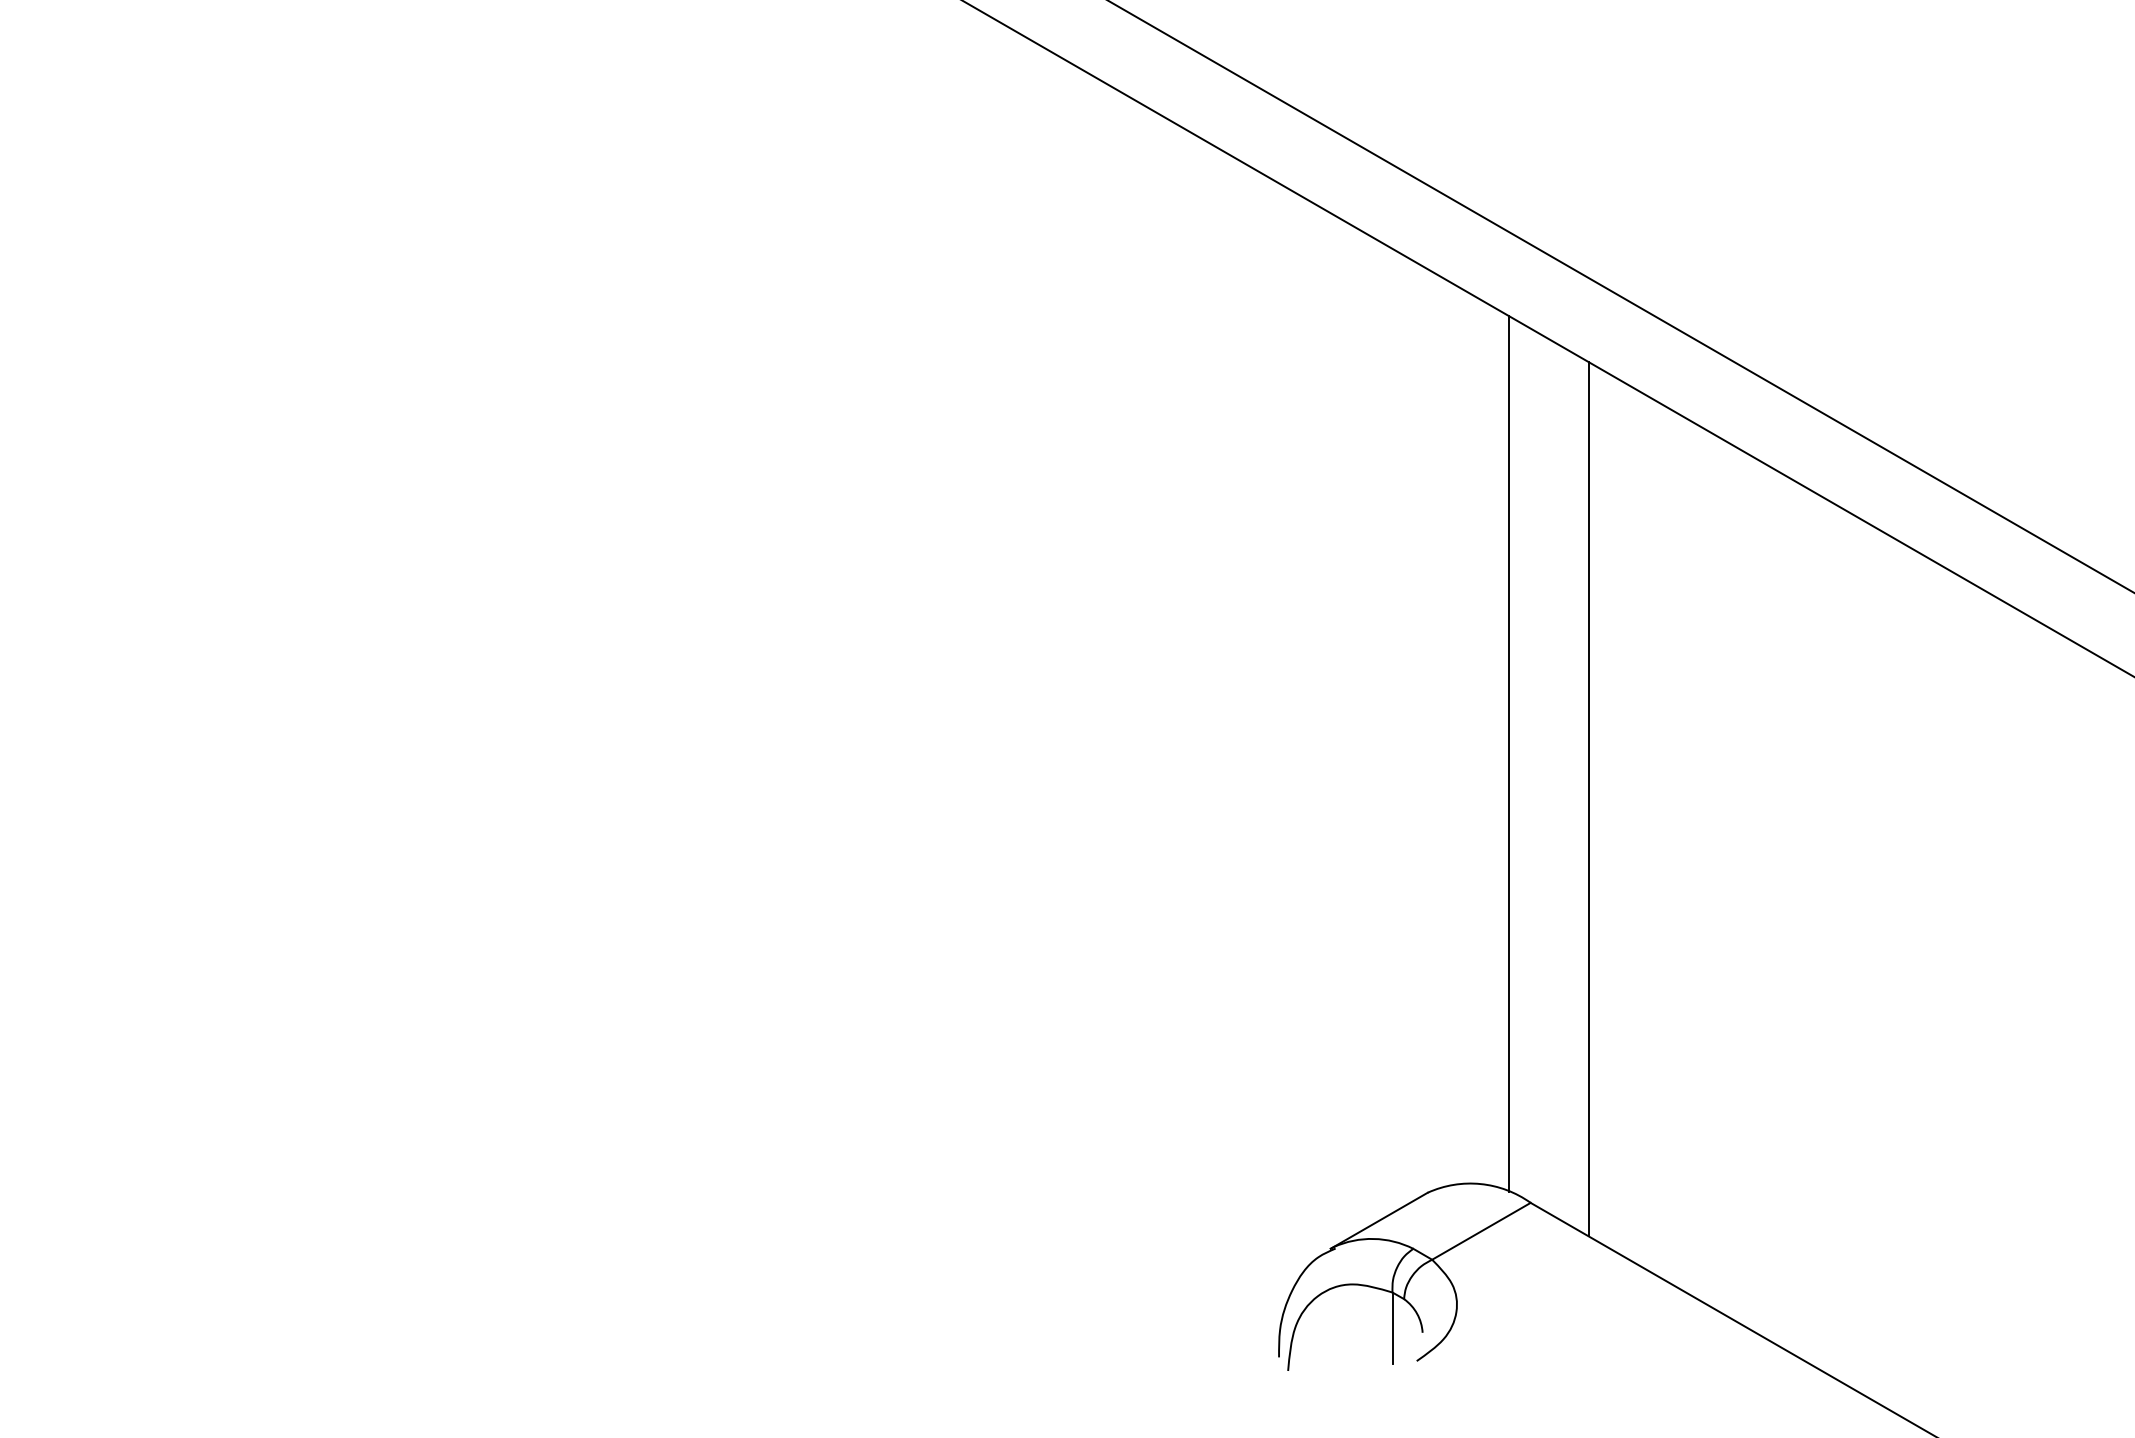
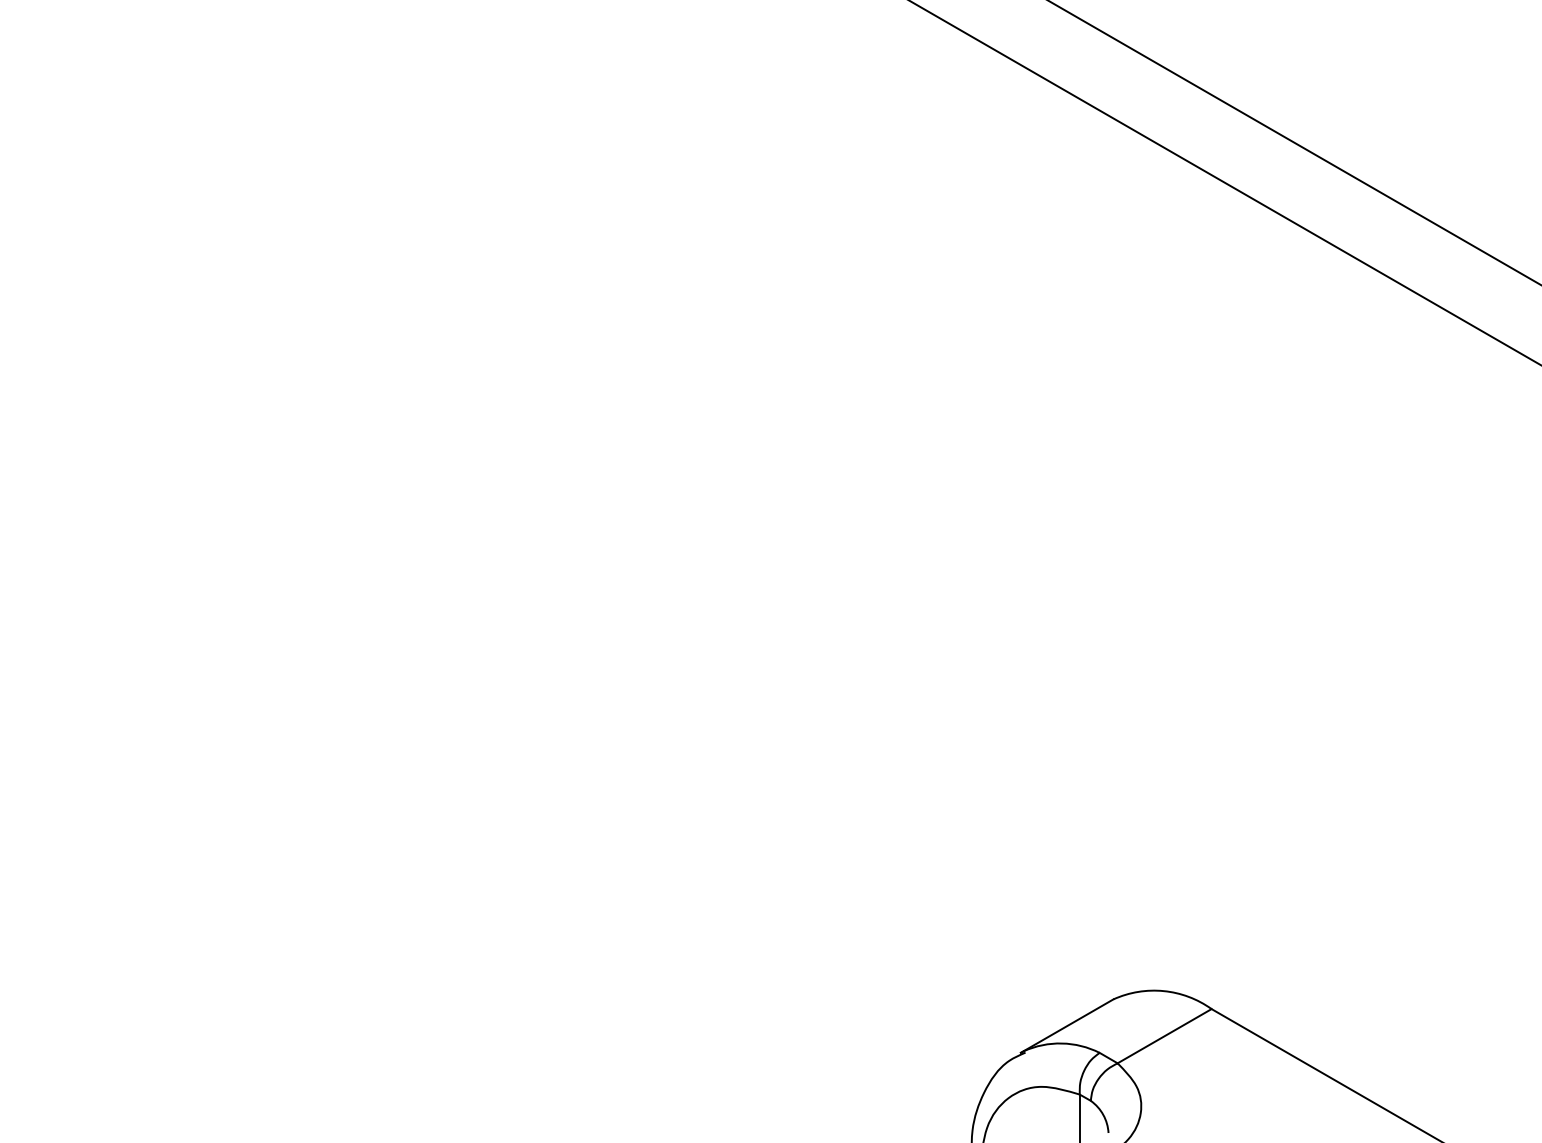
line: (1508, 753) -> (1190, 580), removed
line: (1588, 799) -> (1266, 624), removed

